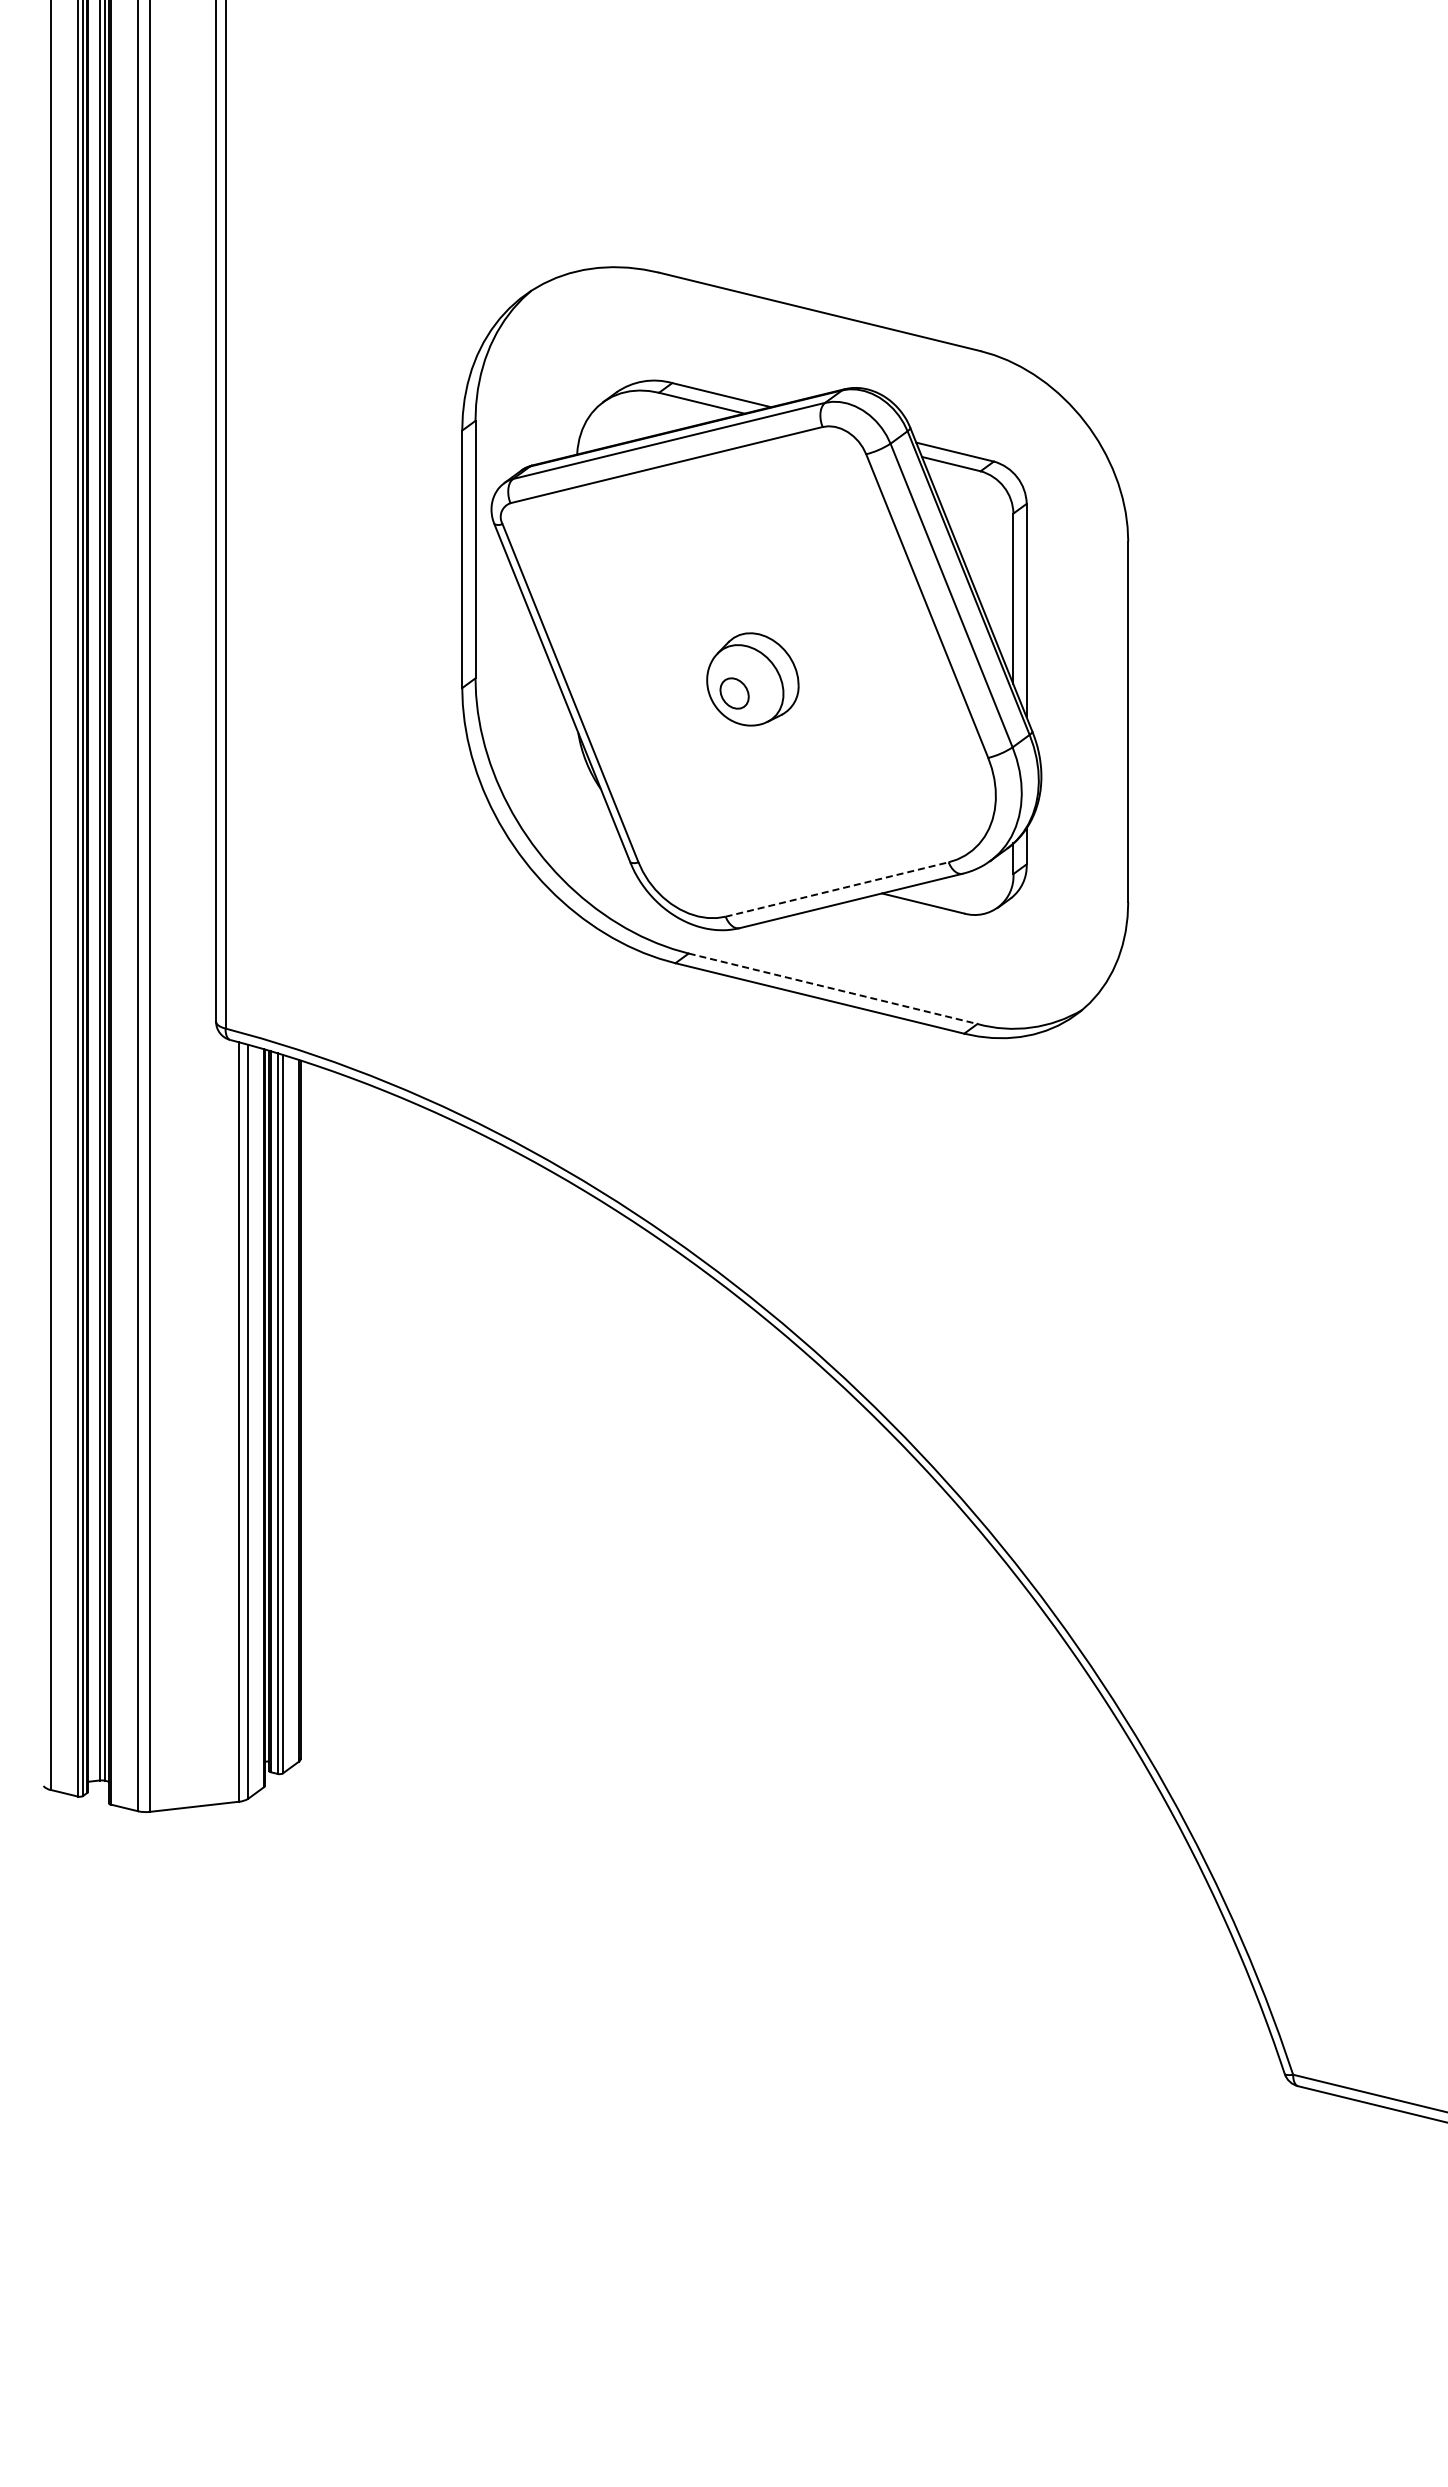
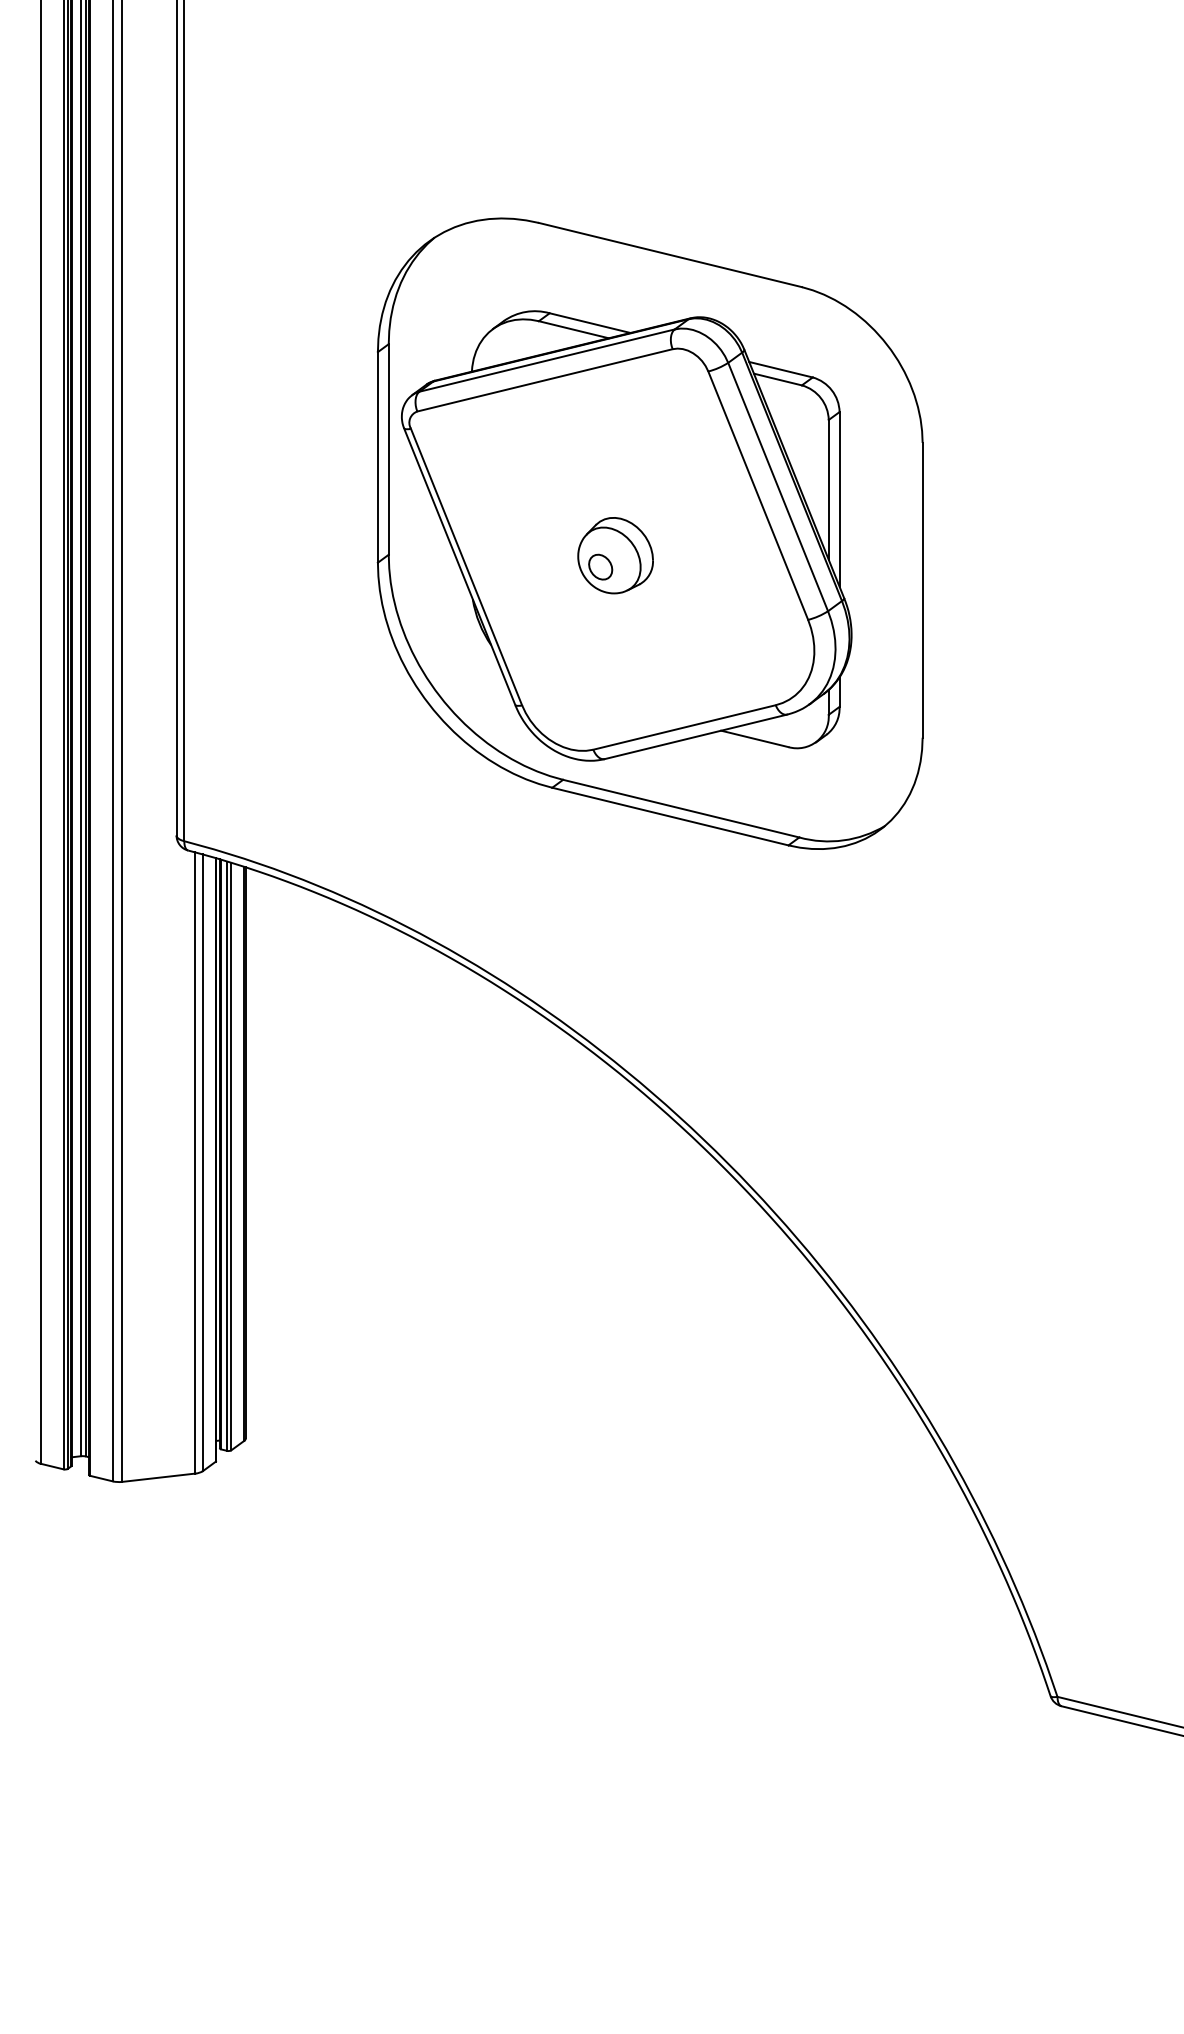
line: (837, 889) -> (684, 727), dashed -> solid
line: (833, 988) -> (681, 808), dashed -> solid

